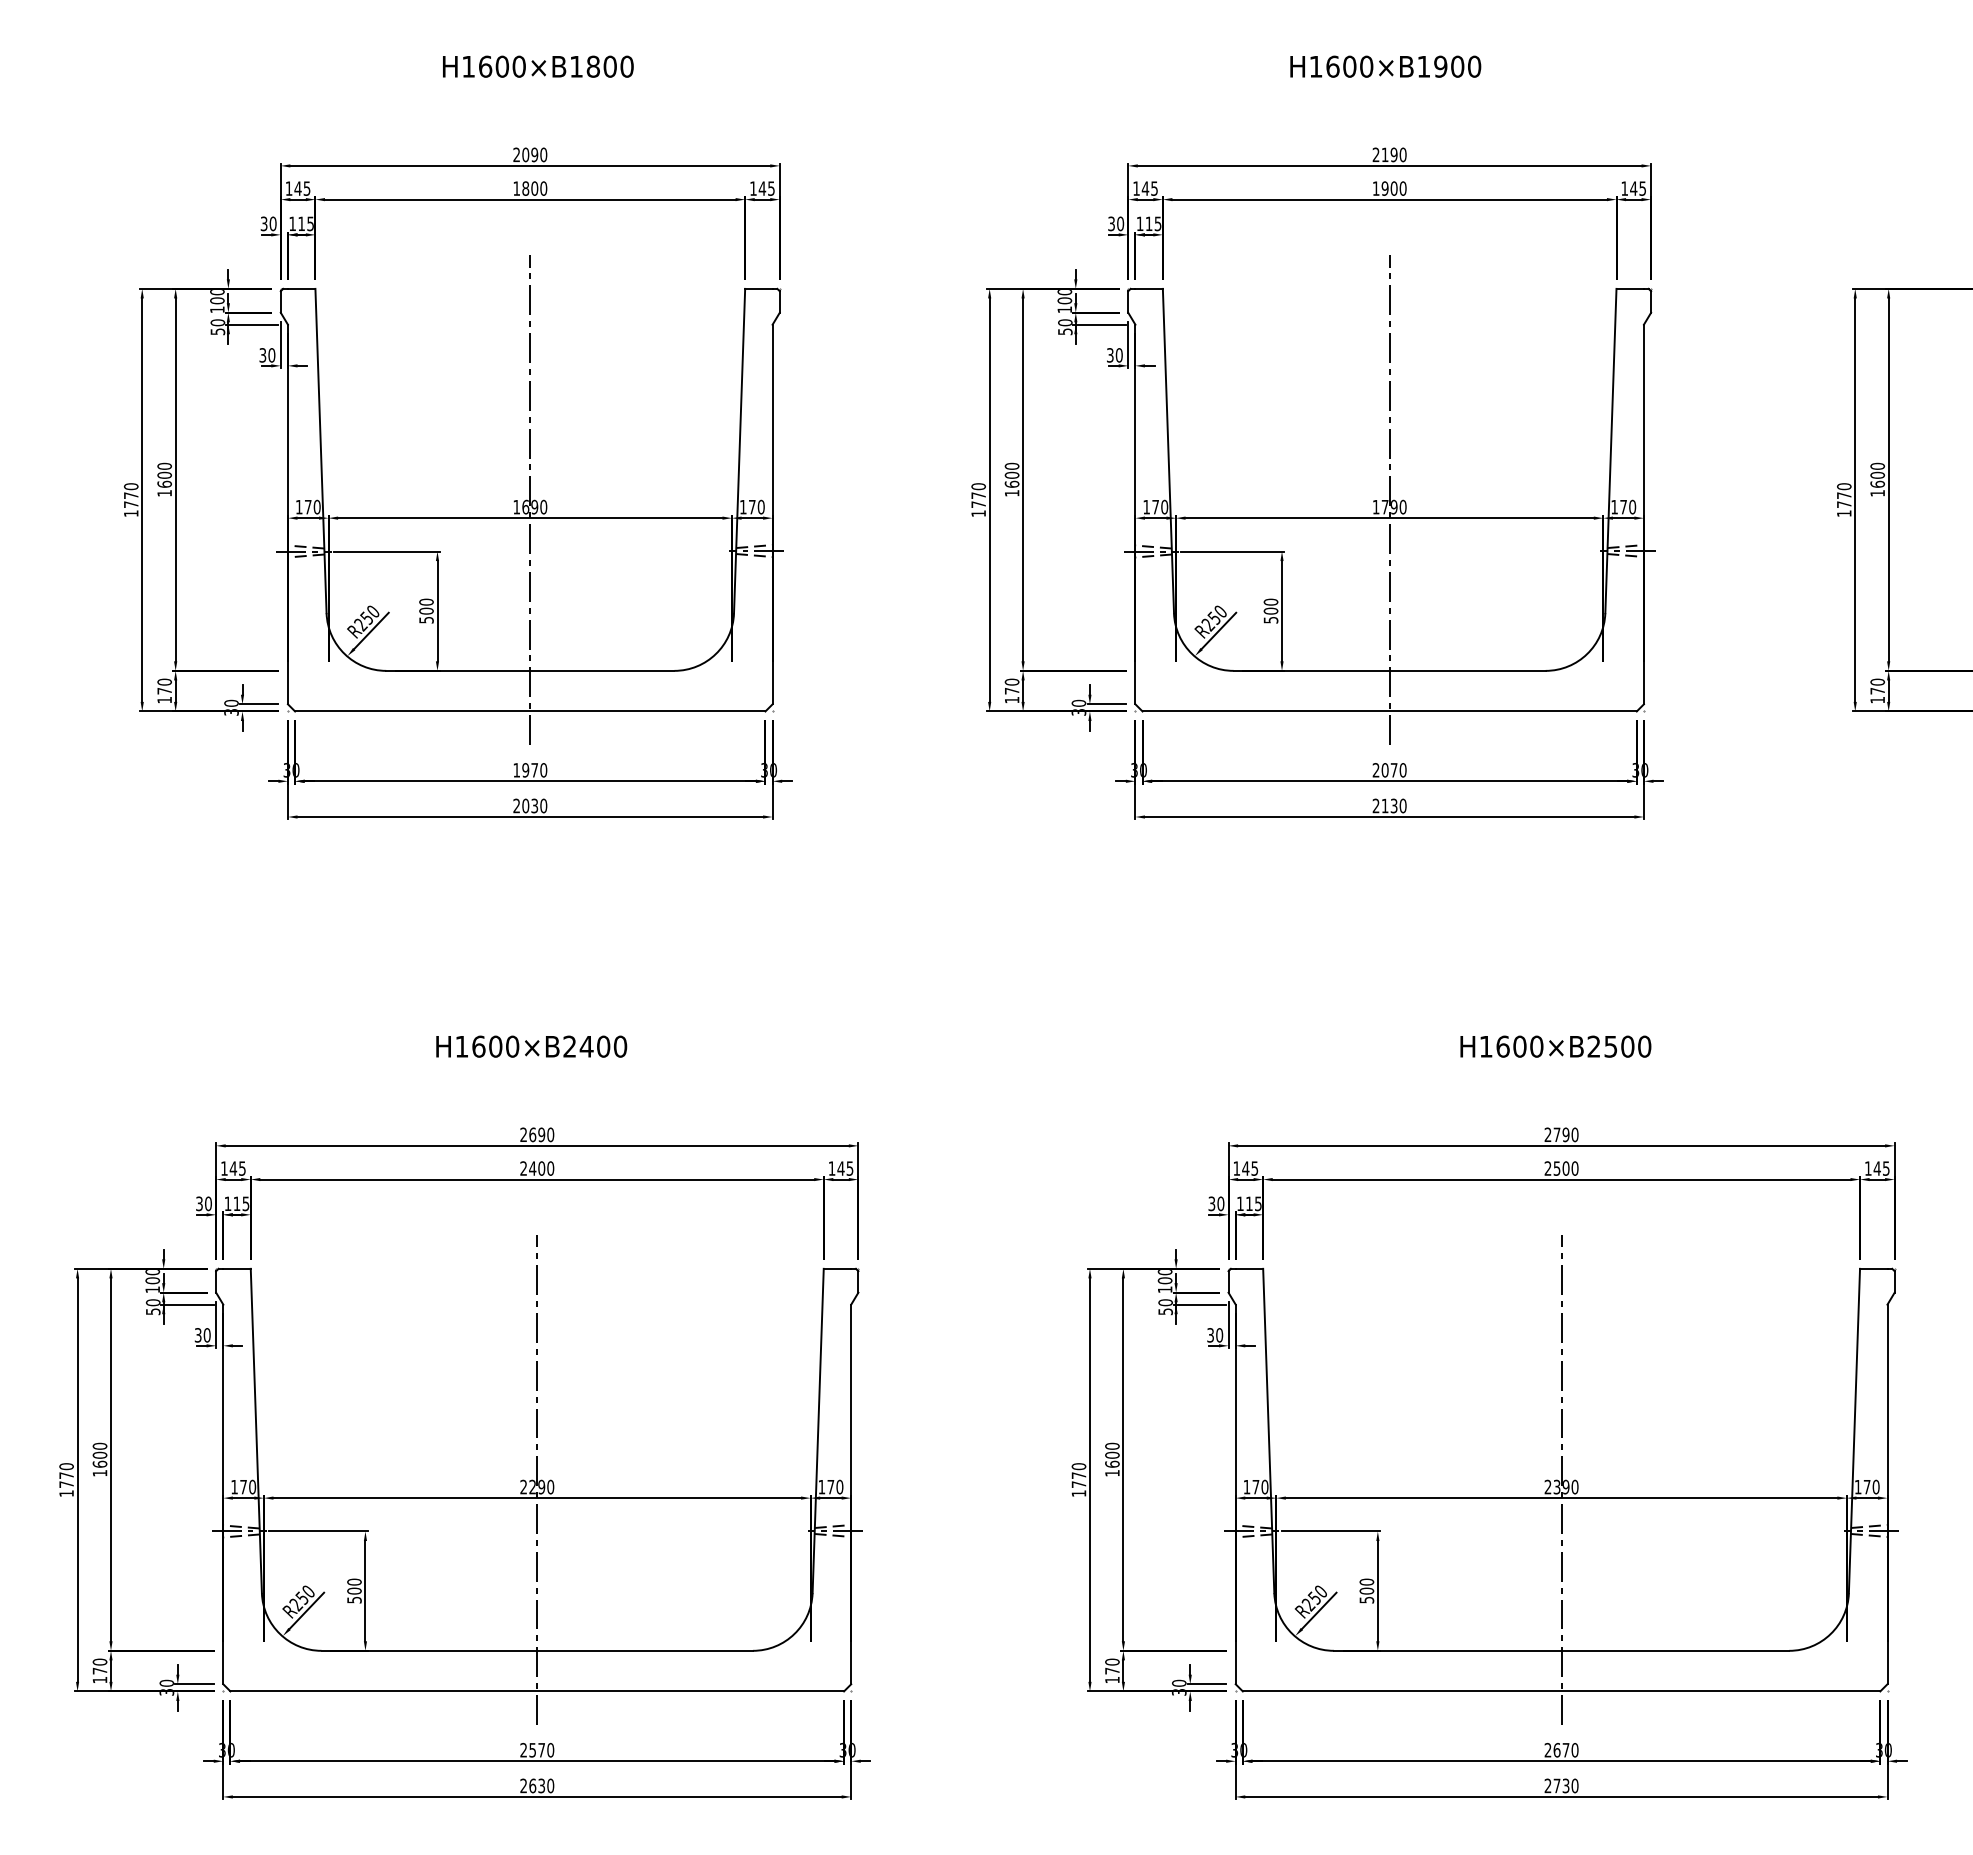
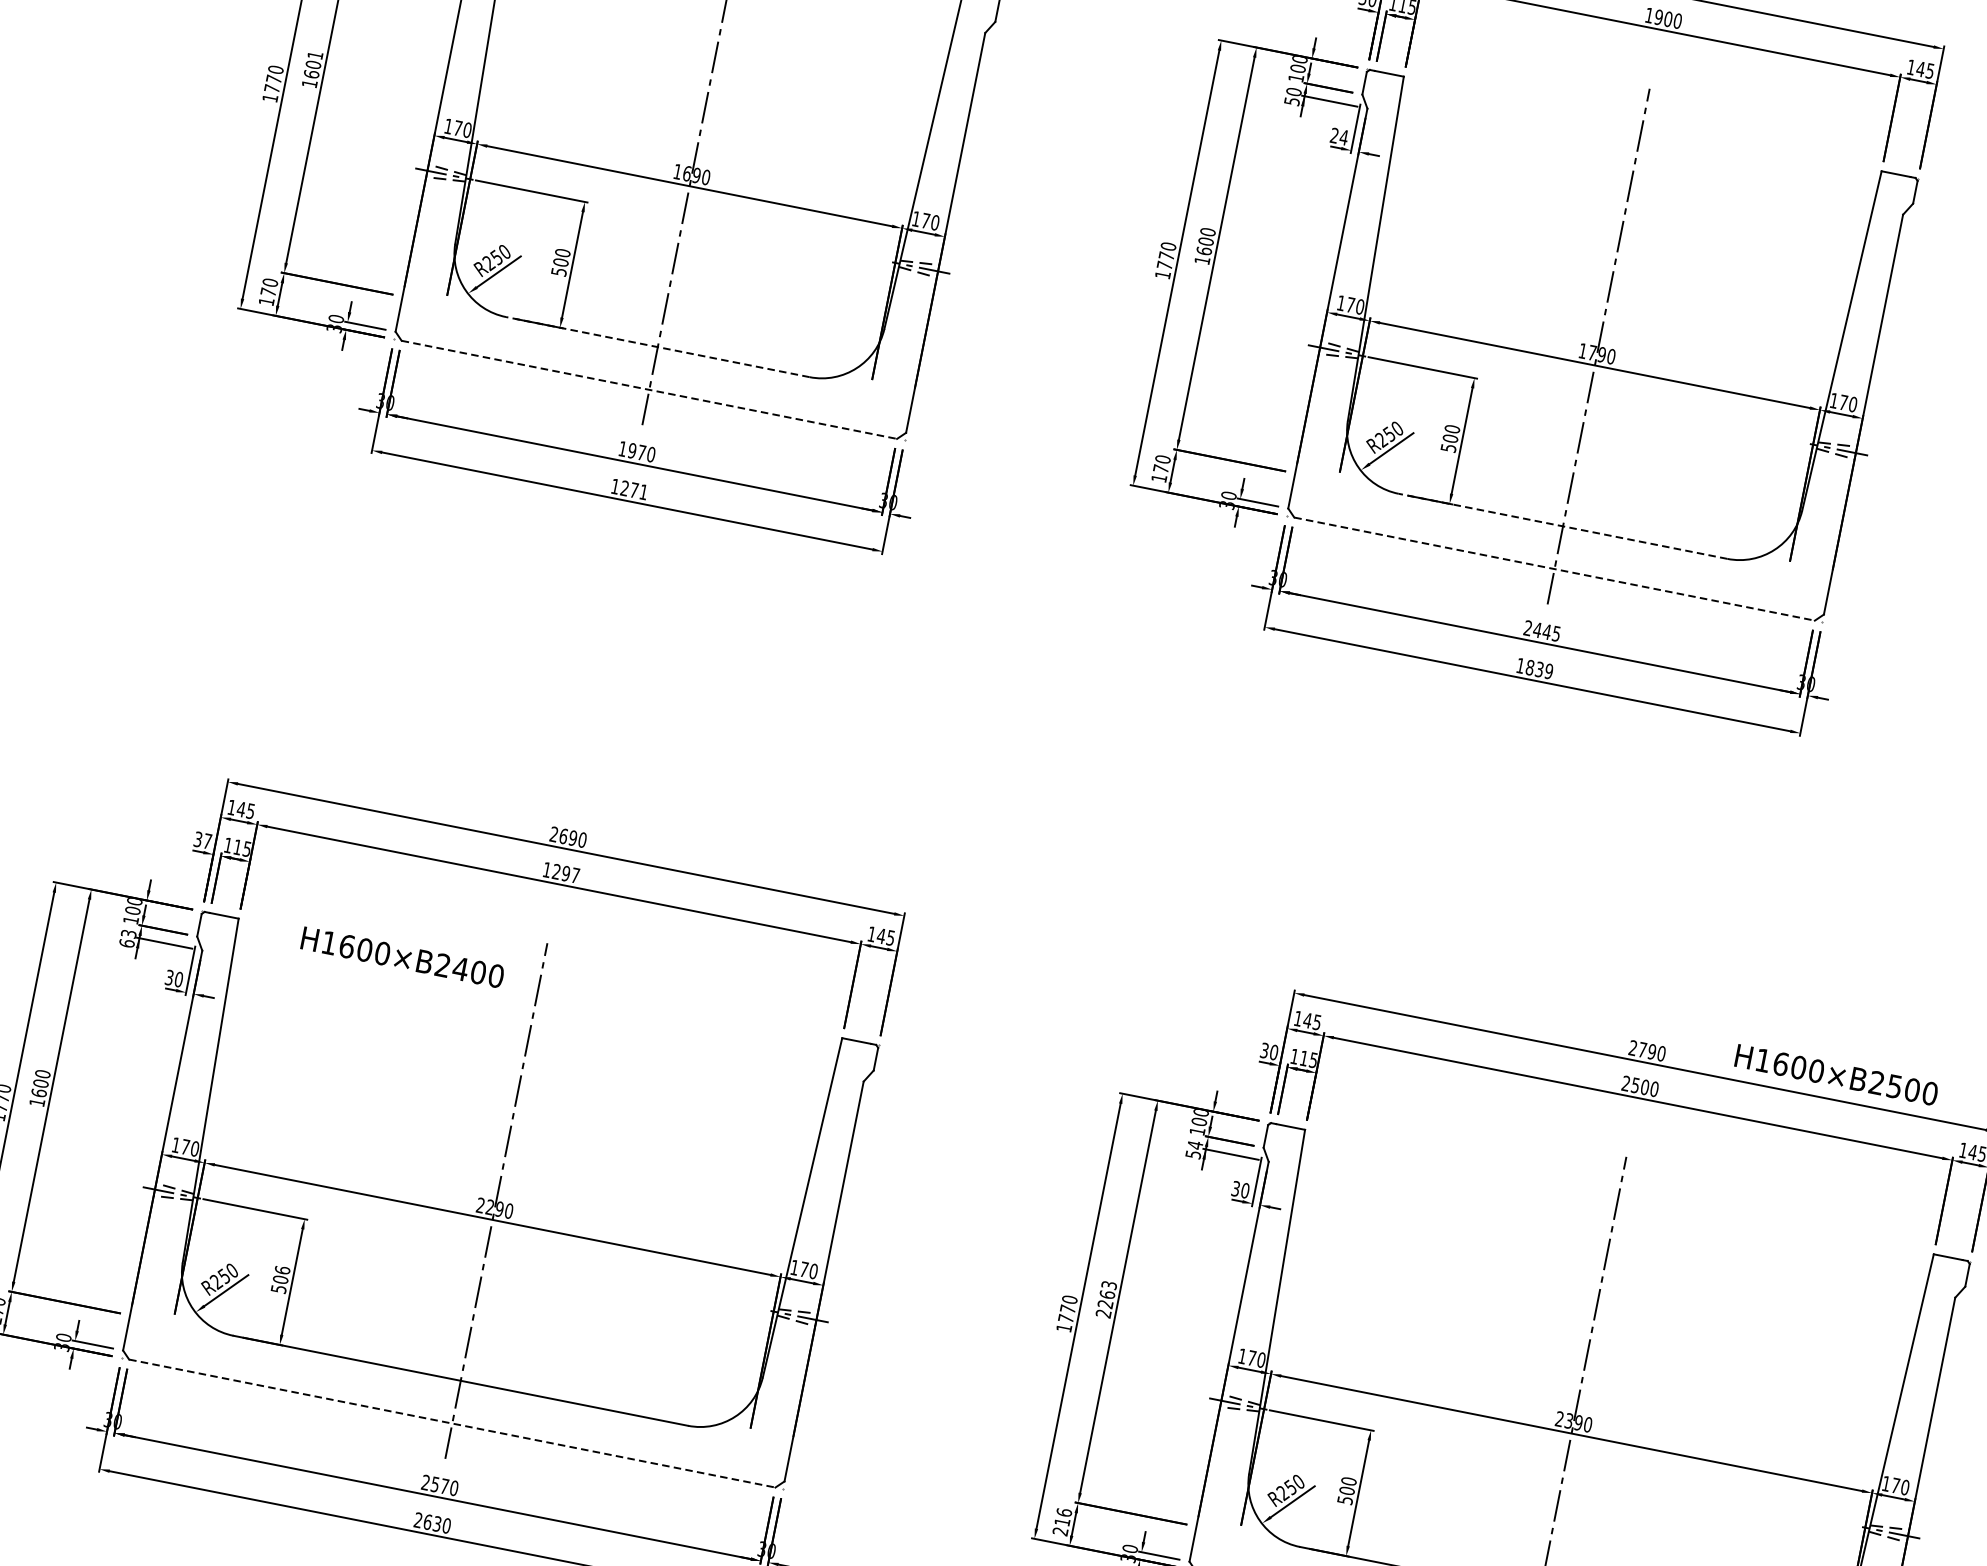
text: (1114, 355) -> (1338, 136), 30 -> 24
text: (164, 465) -> (315, 54), 1600 -> 1601
line: (529, 670) -> (657, 346), solid -> dashed
line: (1389, 670) -> (1562, 525), solid -> dashed
line: (530, 711) -> (649, 389), solid -> dashed
line: (1390, 711) -> (1555, 569), solid -> dashed
text: (1393, 770) -> (1546, 632), 2070 -> 2445
text: (530, 805) -> (629, 488), 2030 -> 1271
text: (1389, 805) -> (1534, 668), 2130 -> 1839
text: (531, 1046) -> (402, 957), moved
text: (1555, 1046) -> (1836, 1074), moved
text: (537, 1168) -> (561, 872), 2400 -> 1297
text: (208, 1203) -> (207, 841), 30 -> 37
text: (1165, 1302) -> (1195, 1144), 50 -> 54
text: (152, 1307) -> (127, 938), 50 -> 63
text: (1112, 1459) -> (1106, 1299), 1600 -> 2263
text: (354, 1581) -> (282, 1269), 500 -> 506
text: (1112, 1670) -> (1062, 1521), 170 -> 216
line: (537, 1691) -> (452, 1423), solid -> dashed

